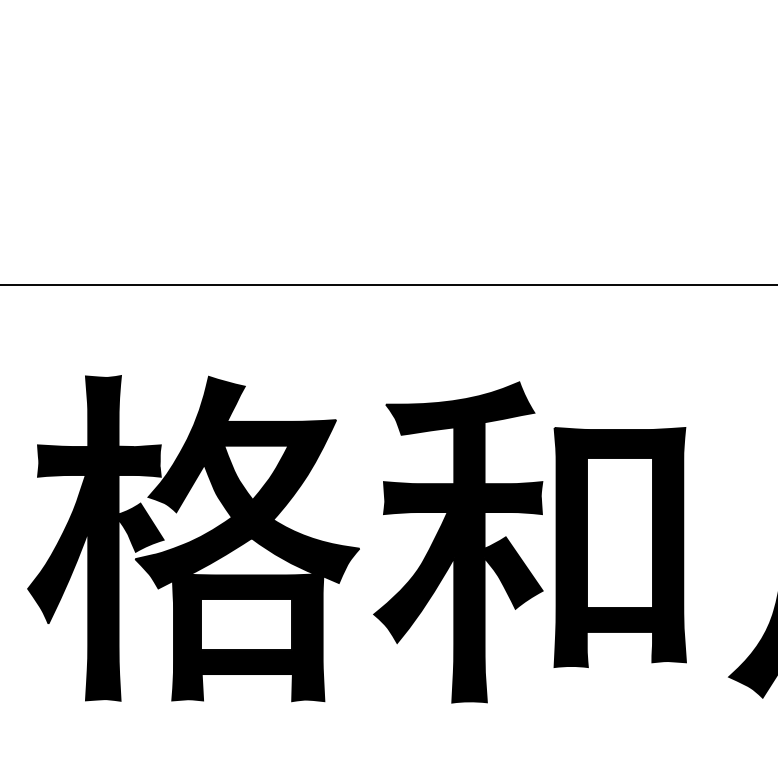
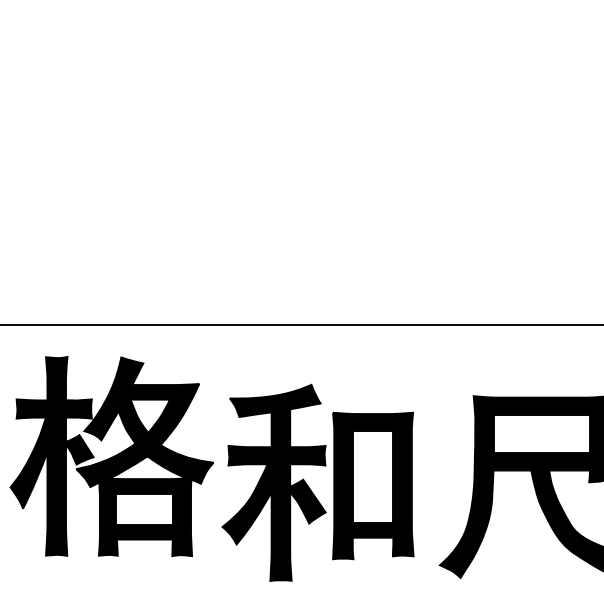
part: (192, 538) -> (111, 456), moved

